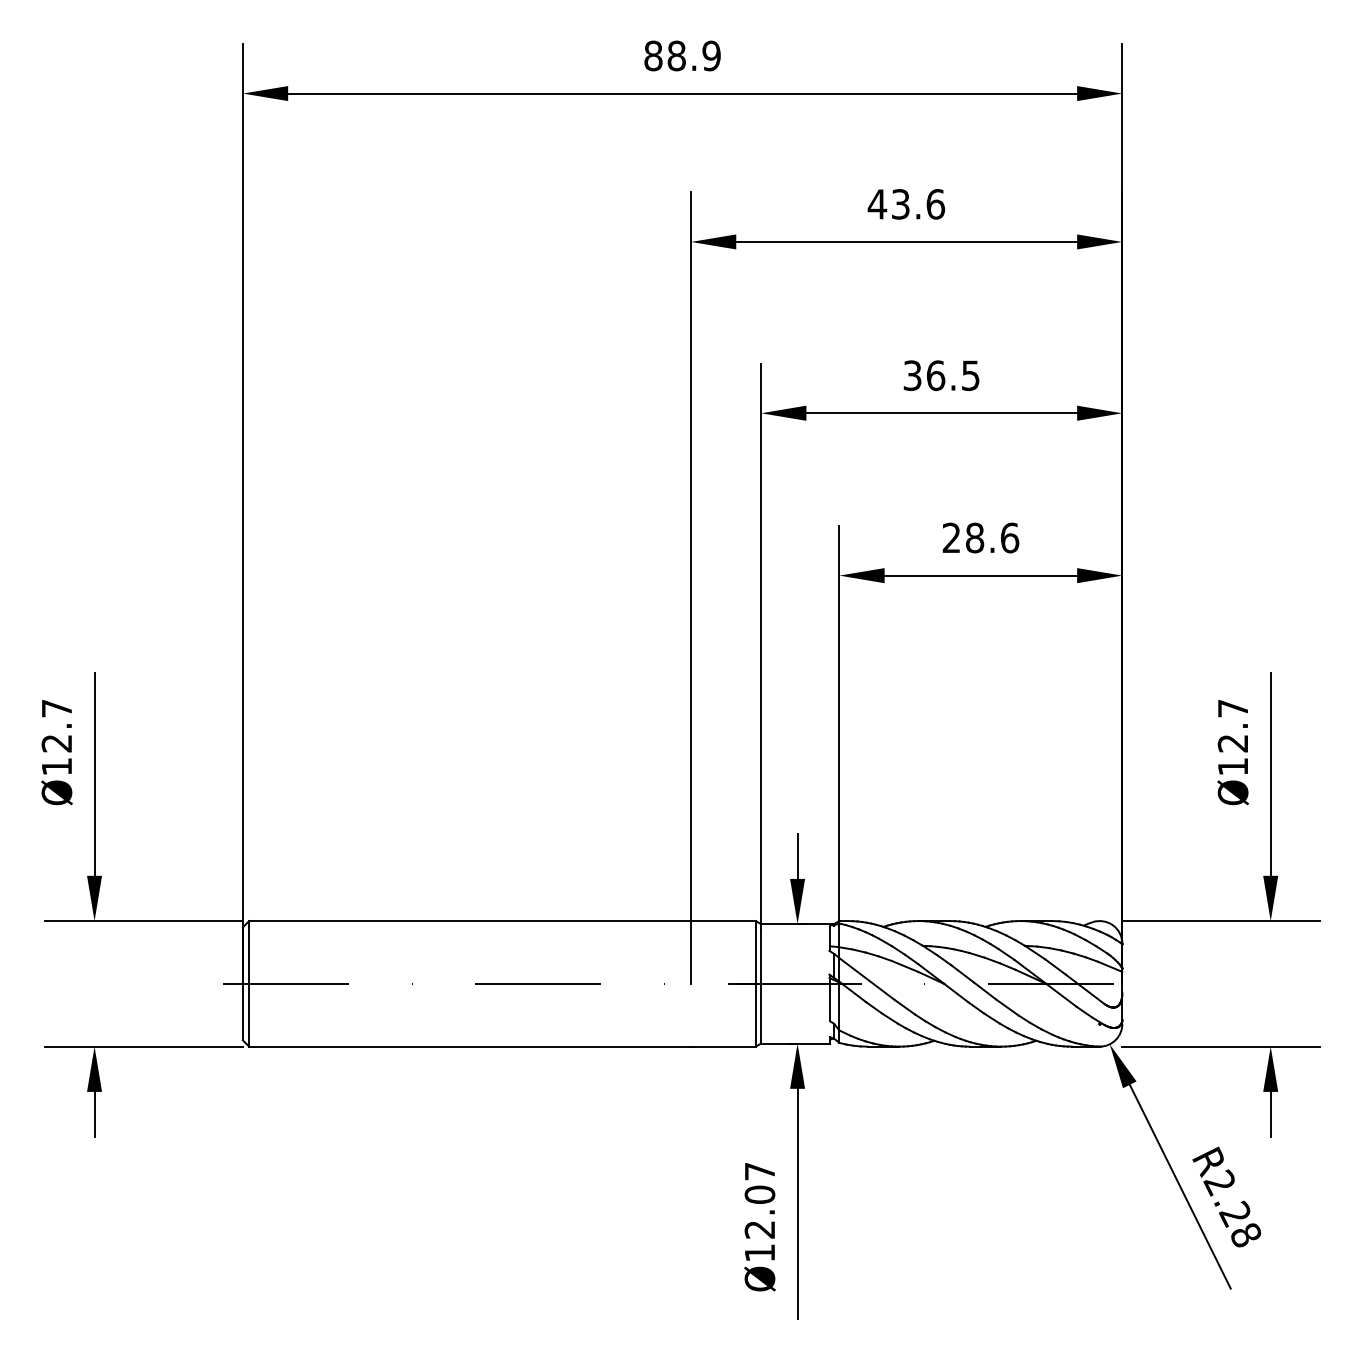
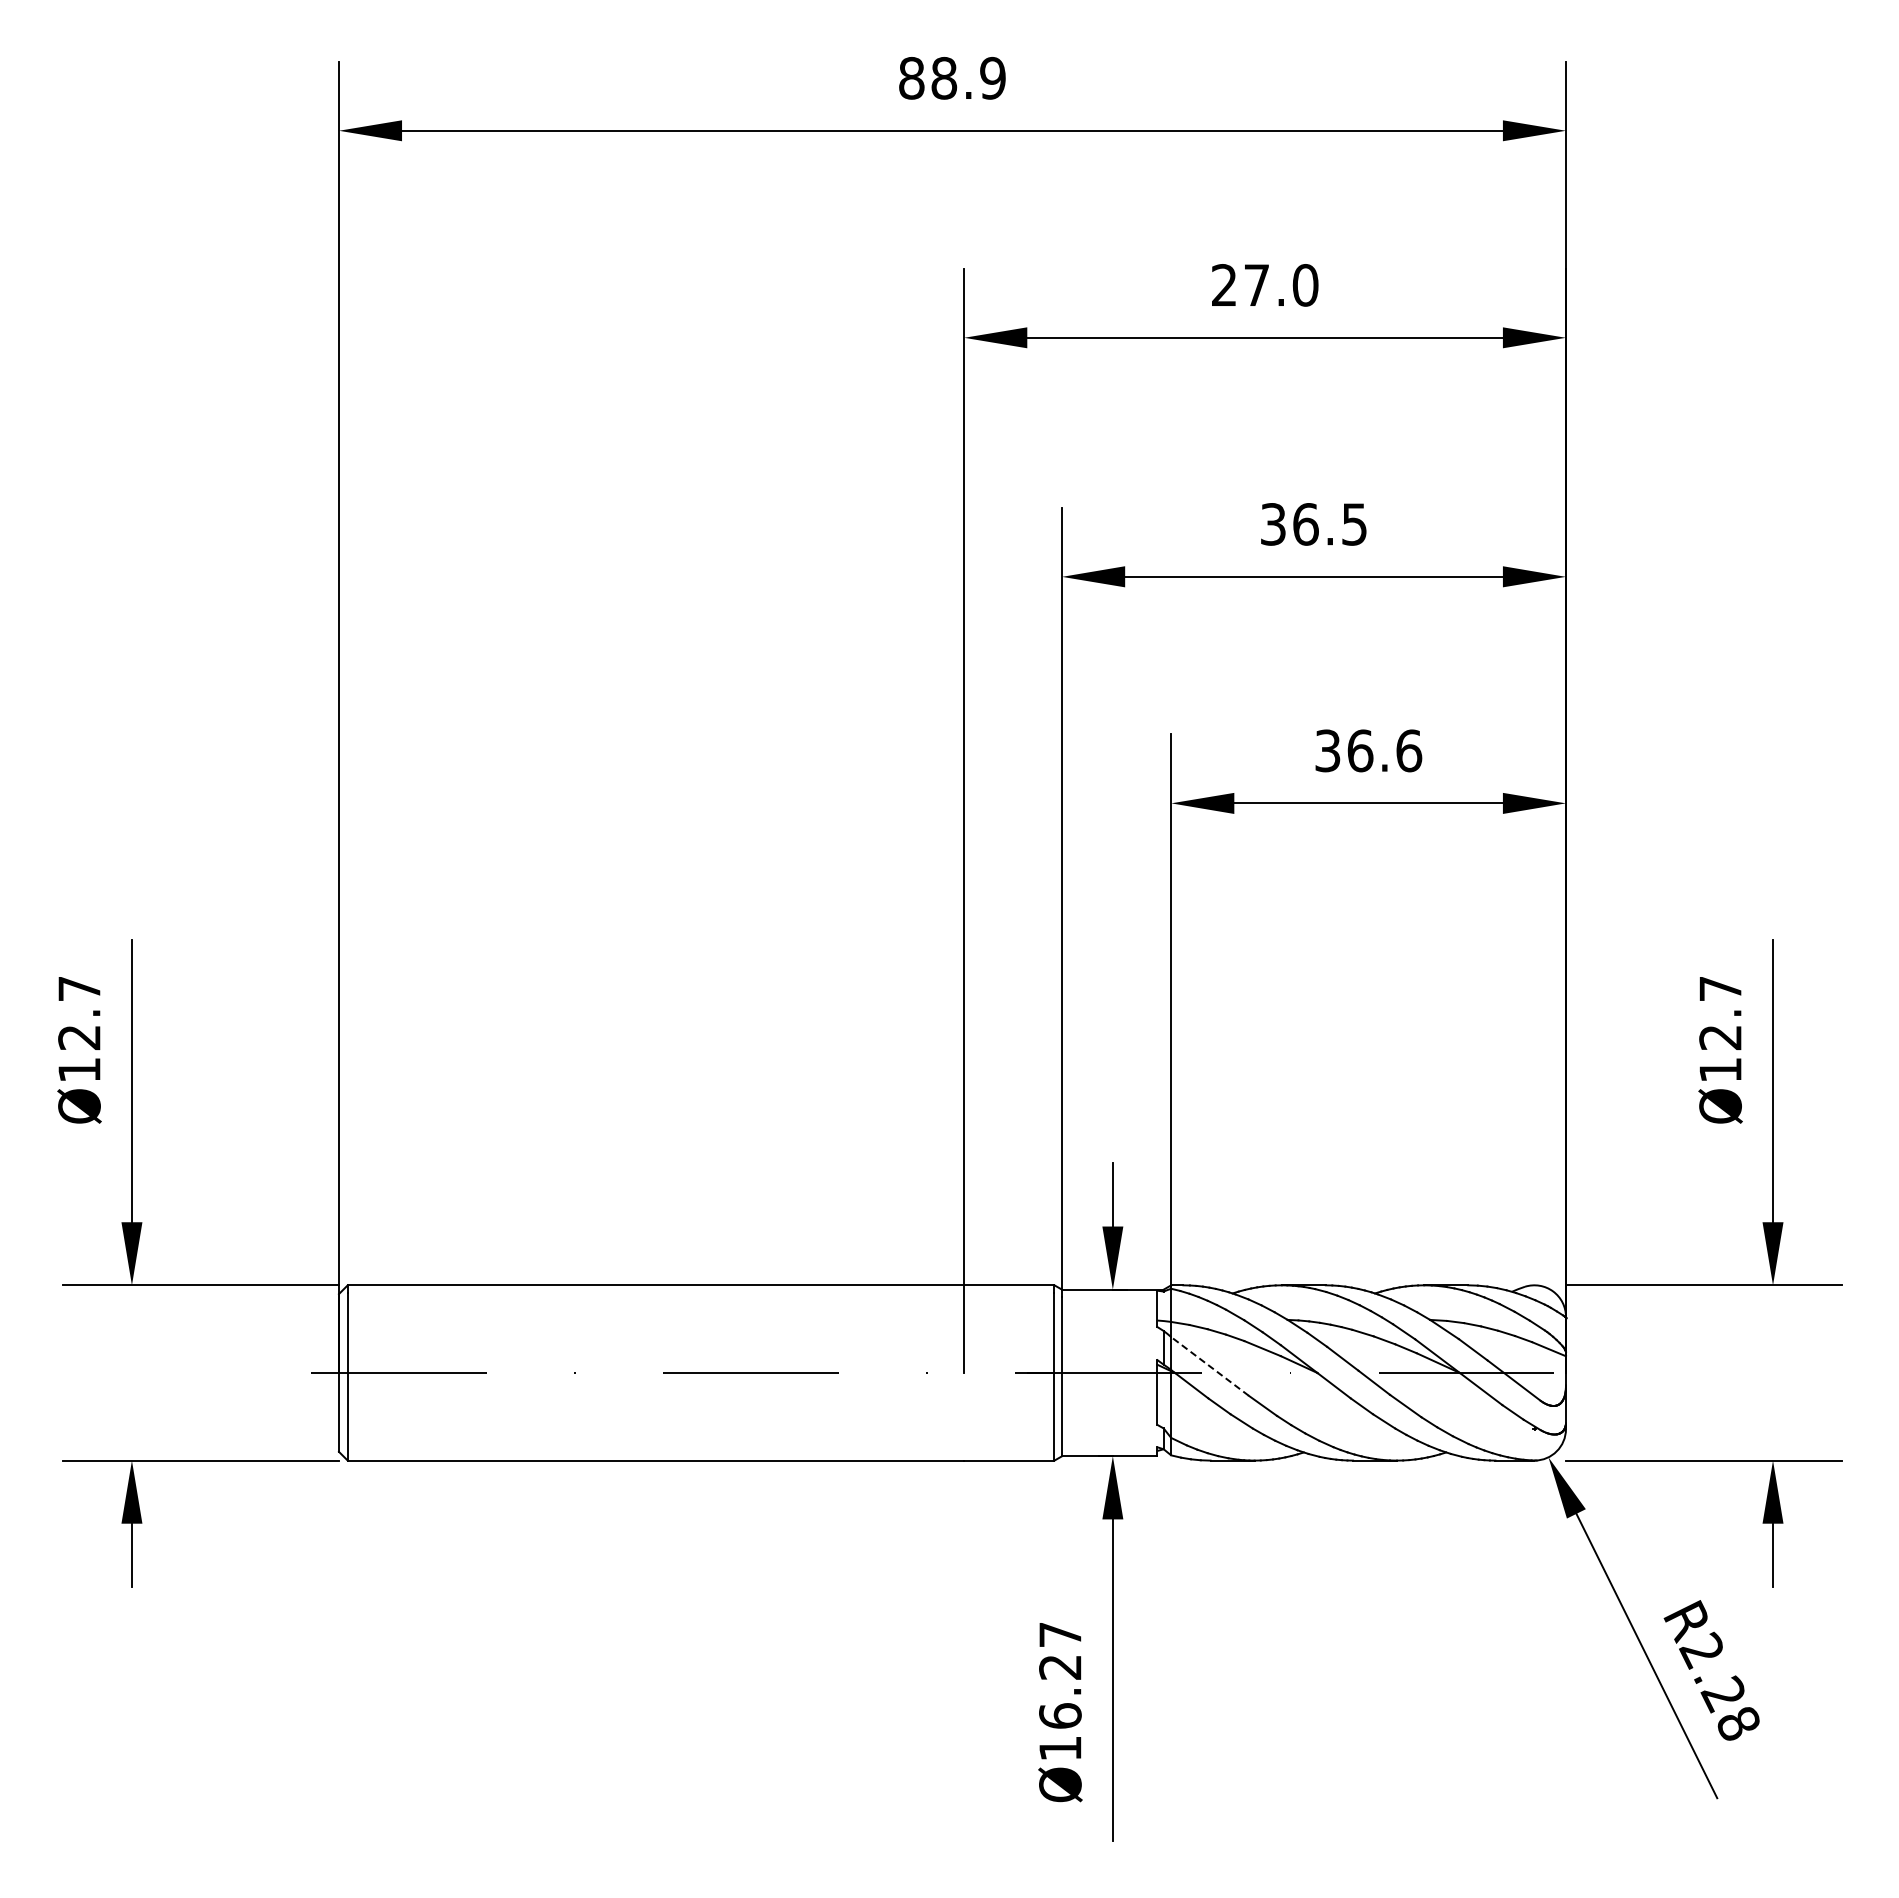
text: (906, 204) -> (1264, 285), 43.6 -> 27.0
text: (963, 537) -> (1344, 750), 28.6 -> 36.6
line: (867, 979) -> (1210, 1366), solid -> dashed
text: (760, 1212) -> (1060, 1691), Ø12.07 -> Ø16.27

